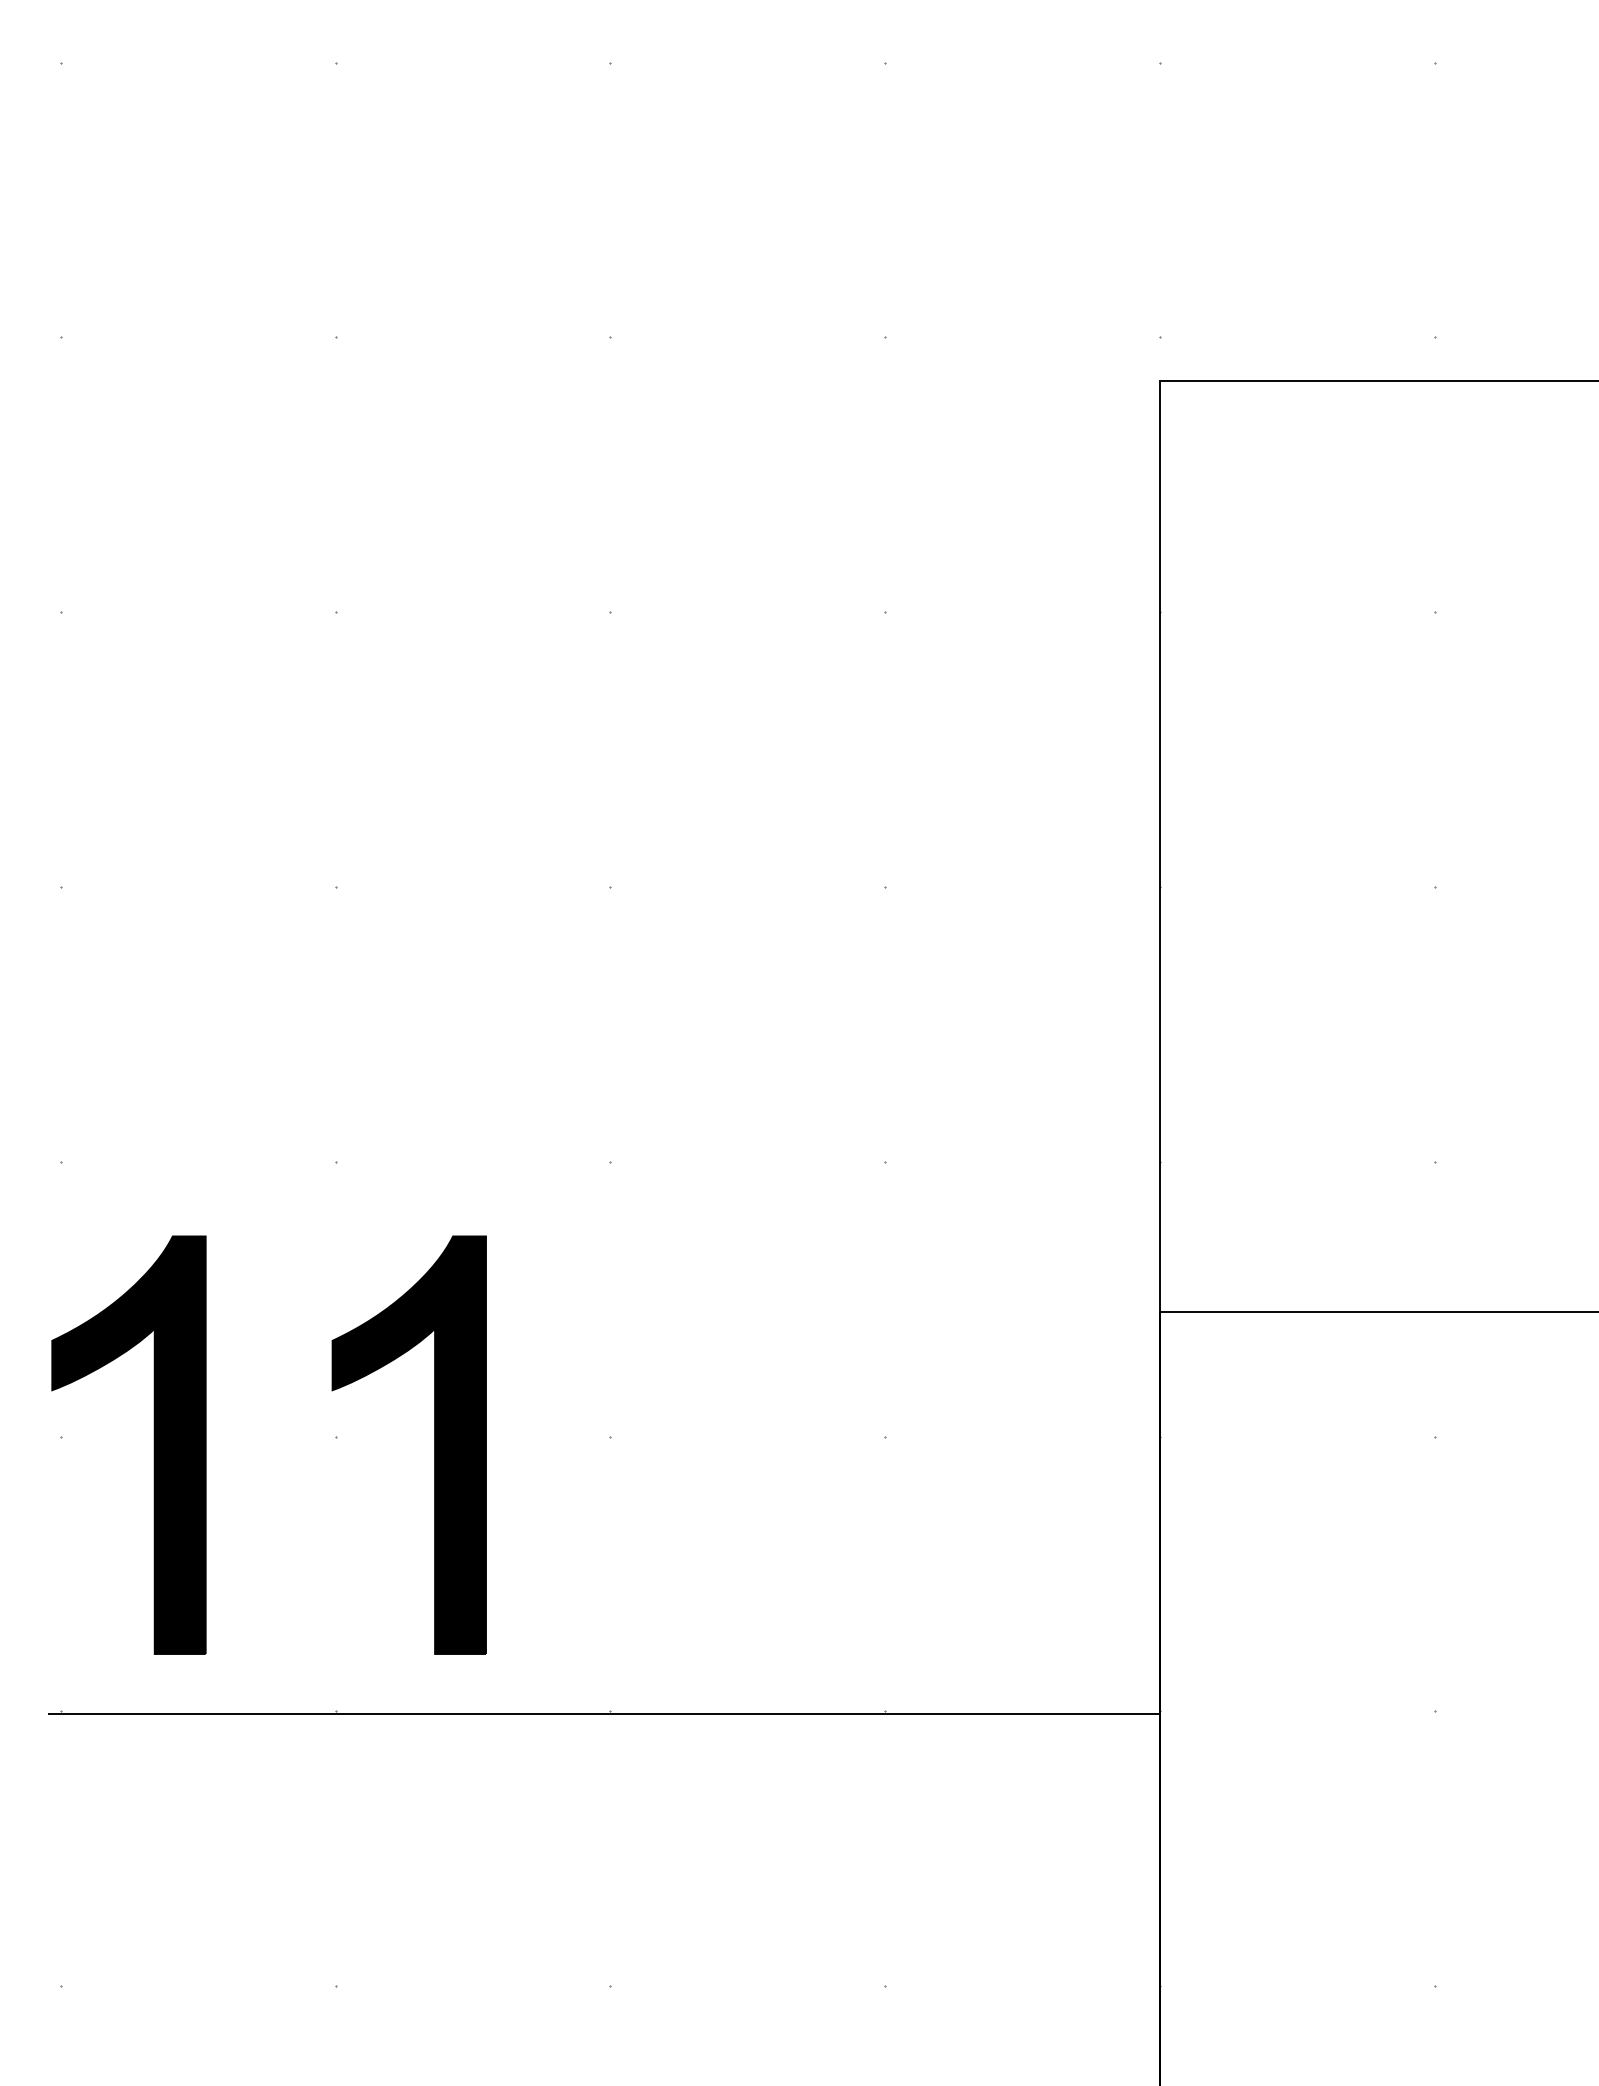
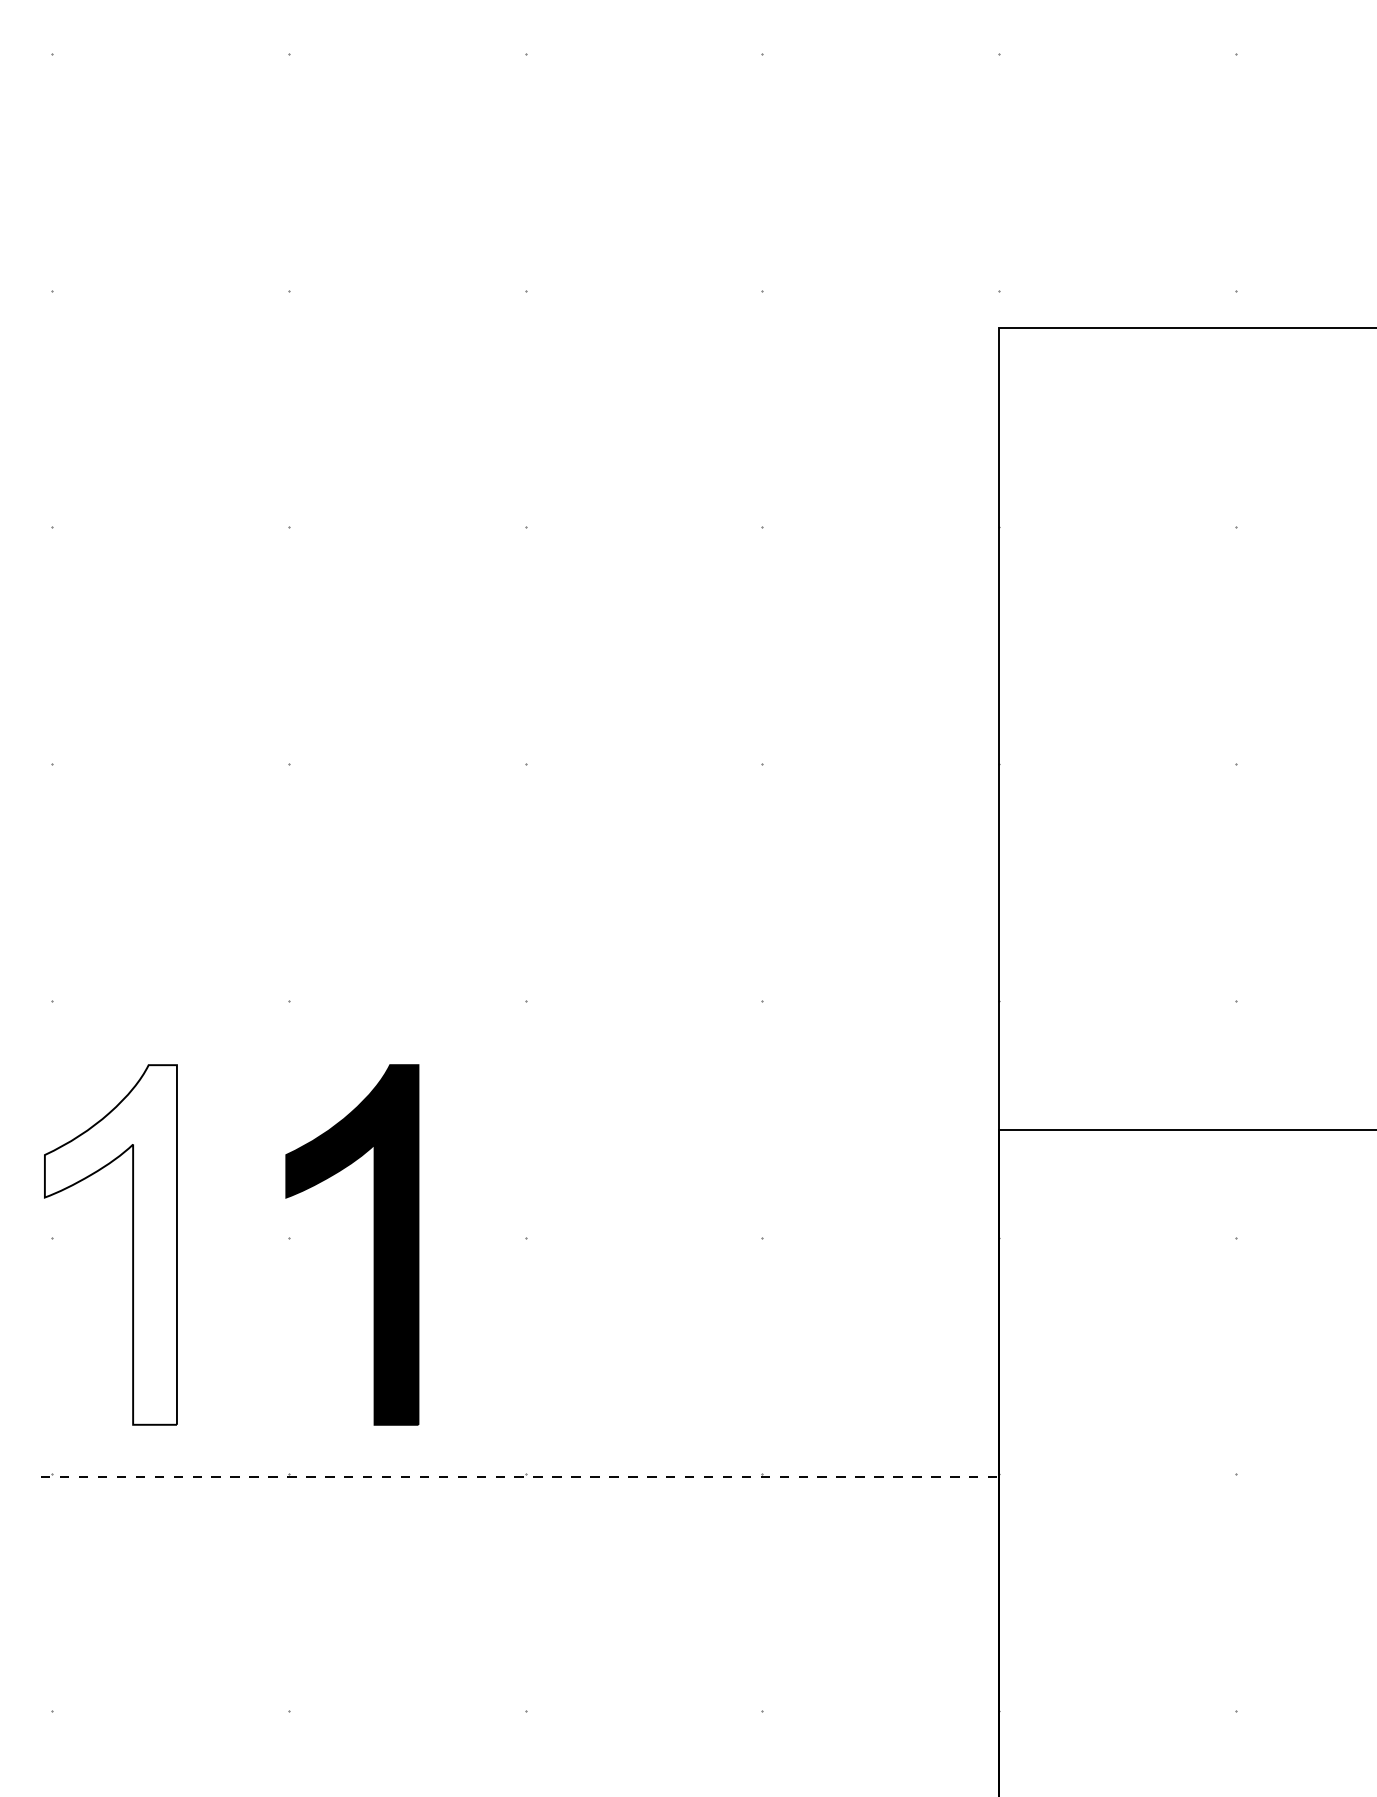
fill: (128, 1444) -> (110, 1244), removed
line: (604, 1714) -> (520, 1476), solid -> dashed

